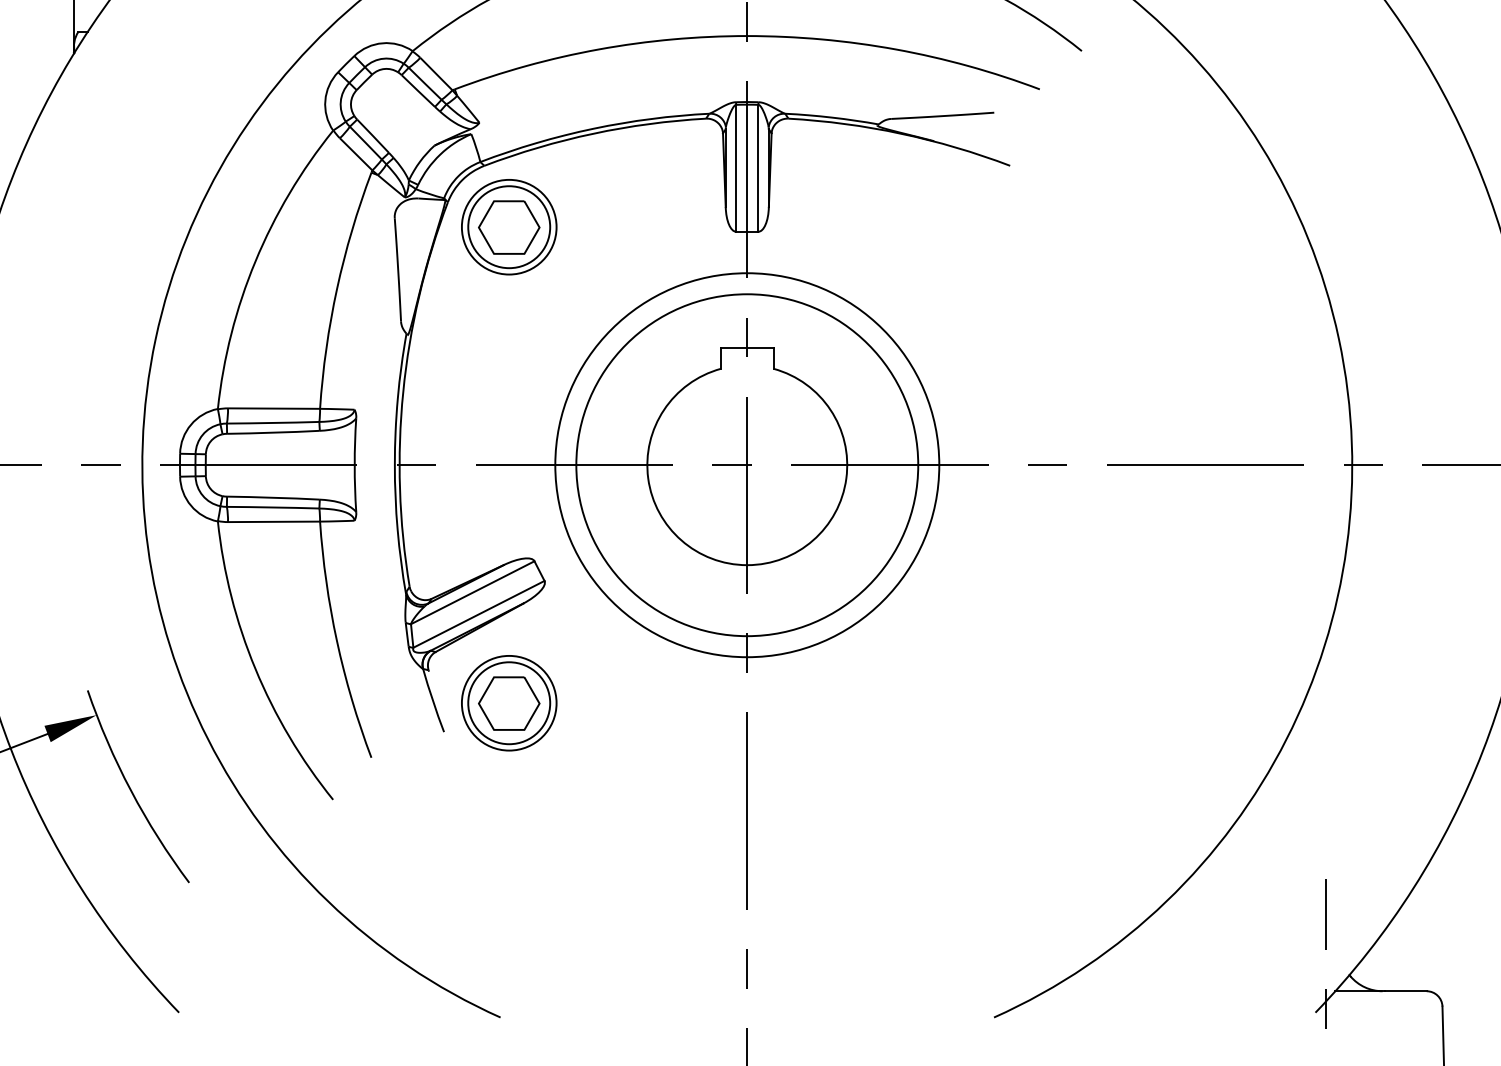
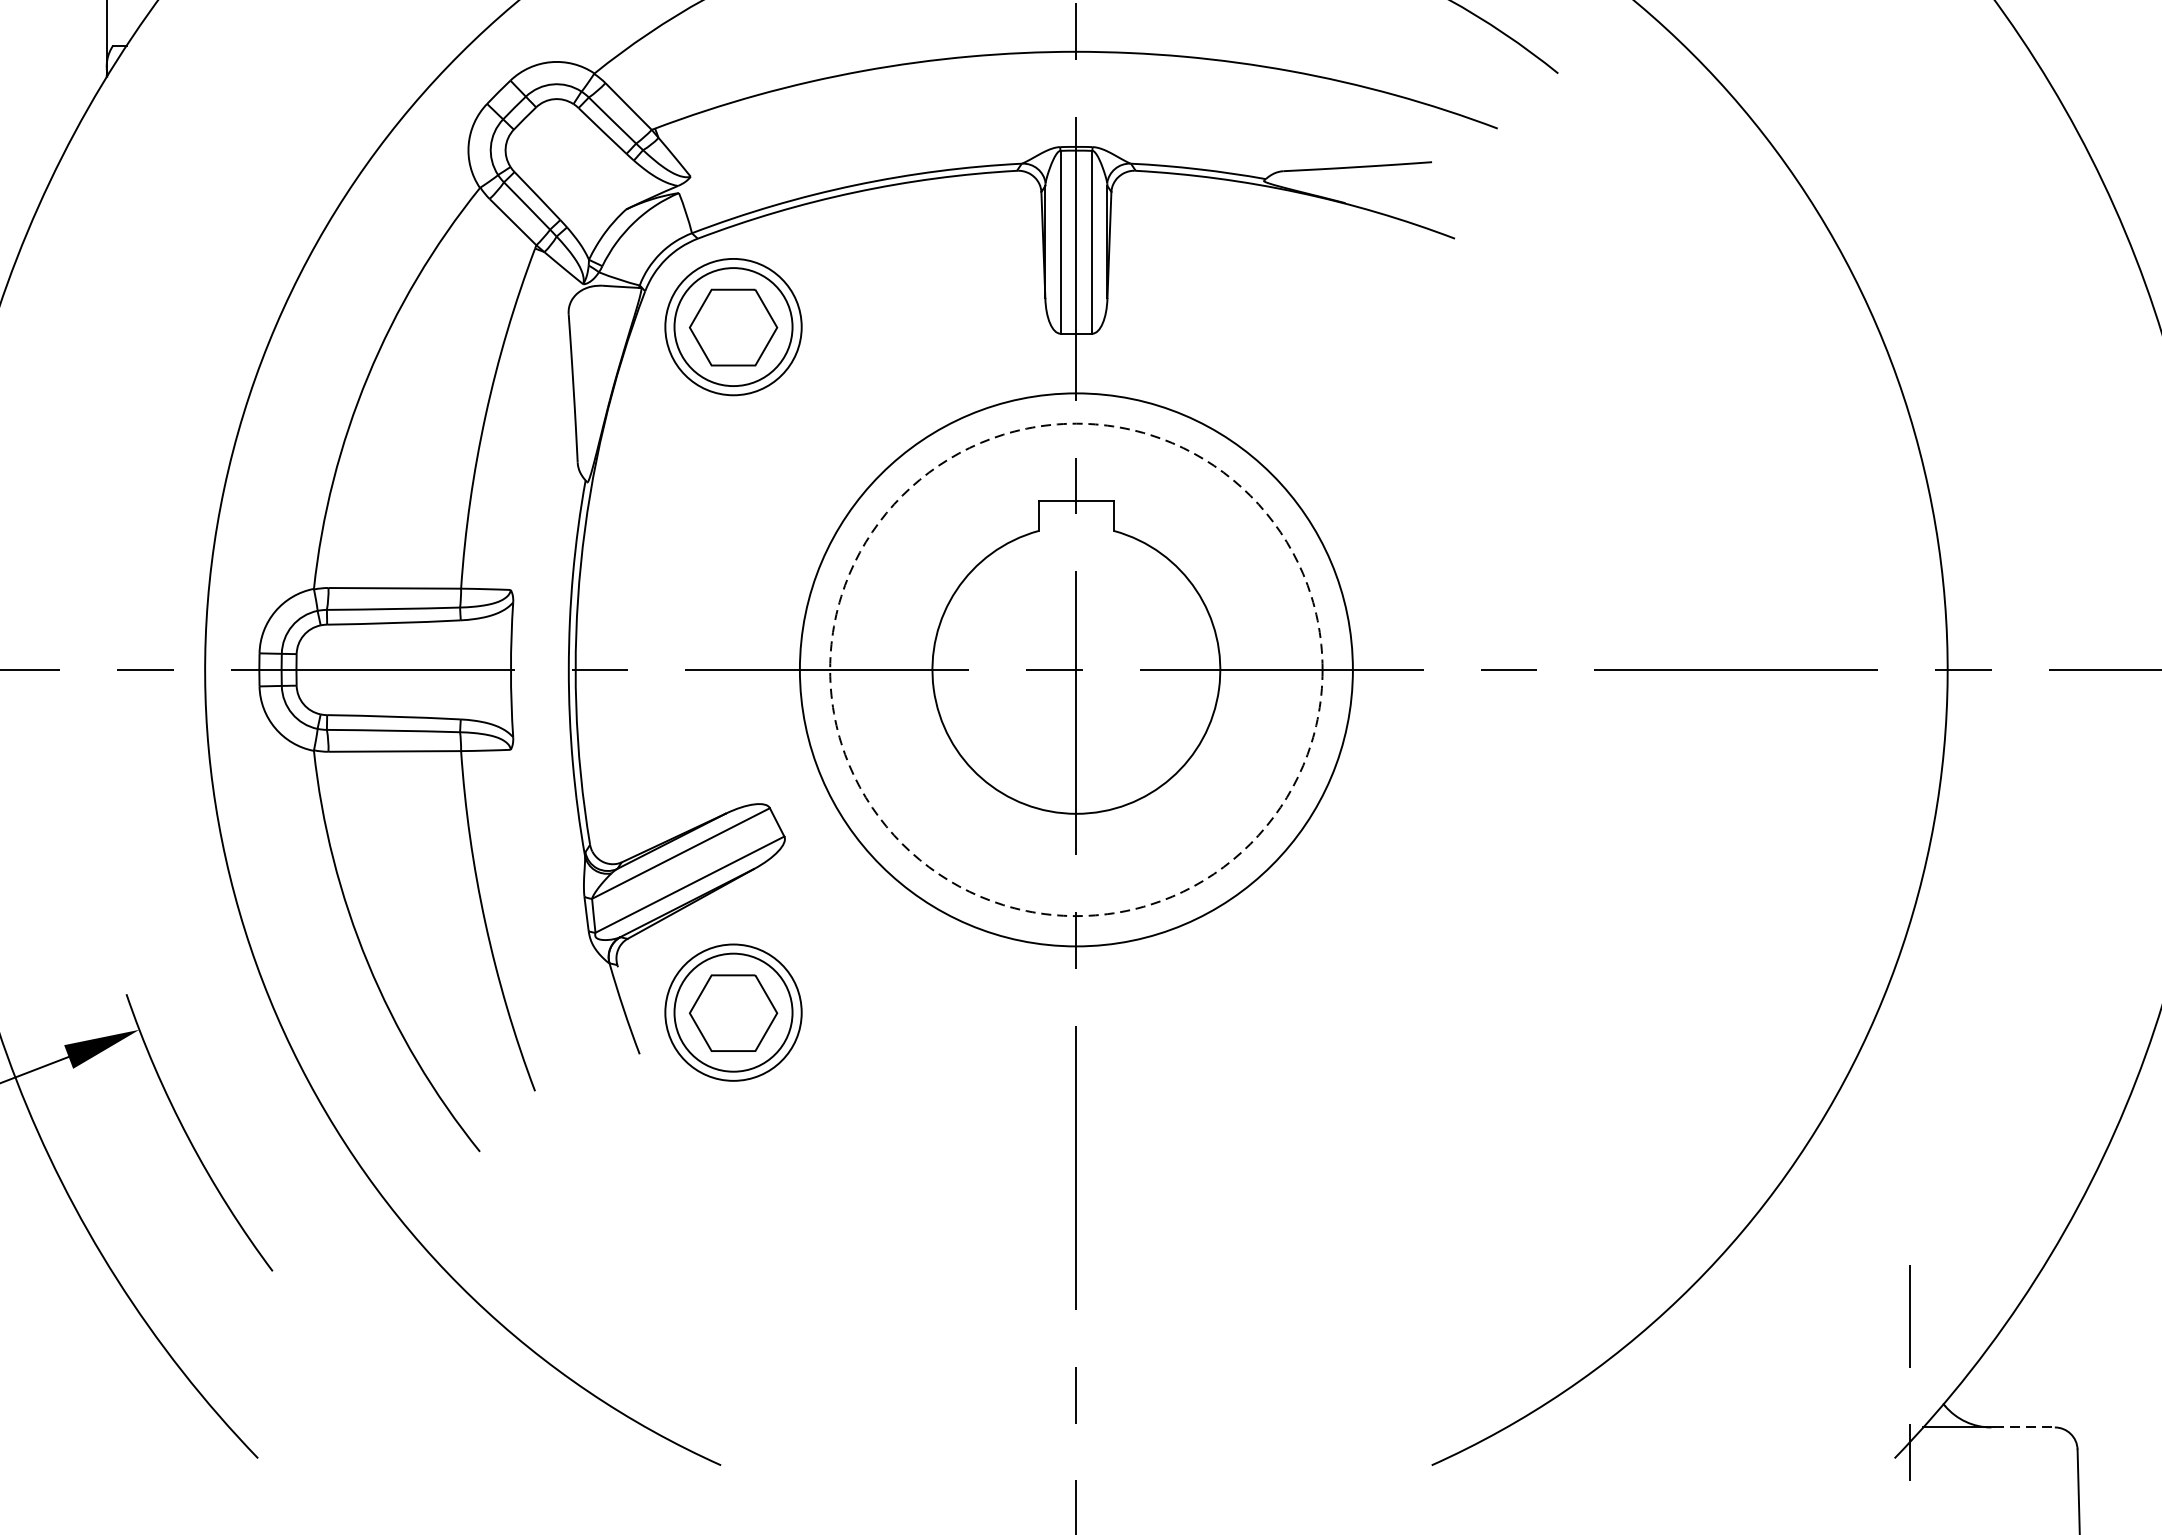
circle: (747, 465) -> (1076, 670), solid -> dashed
line: (1406, 991) -> (2025, 1427), solid -> dashed

